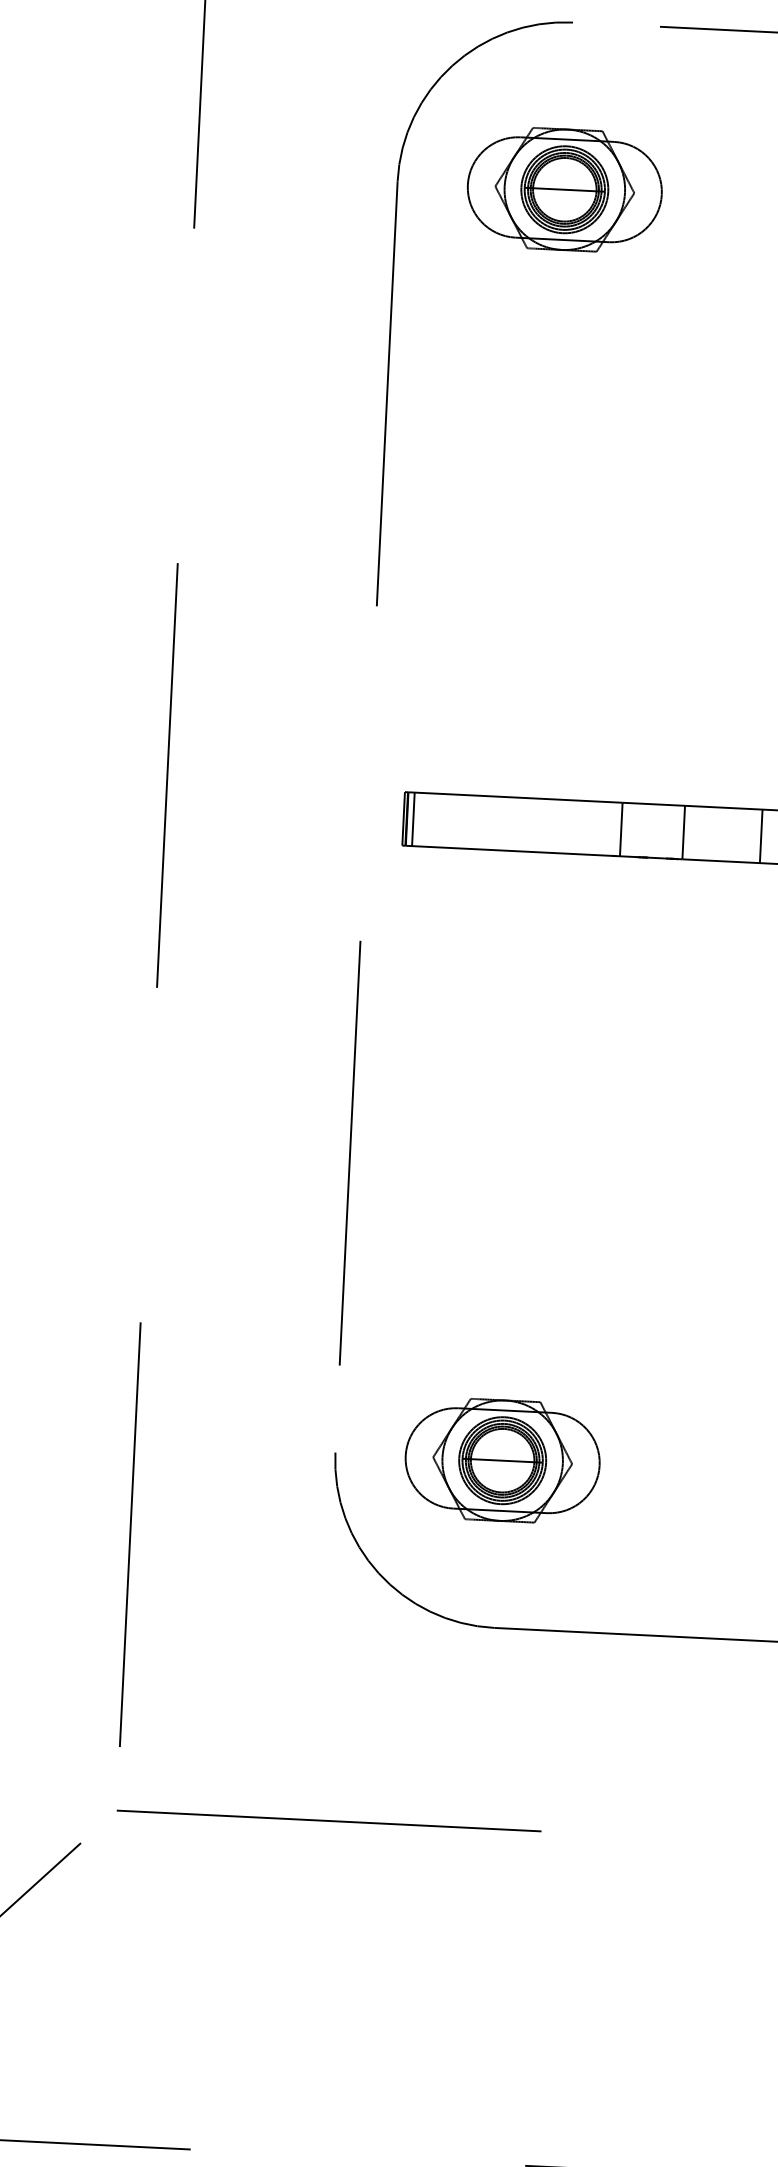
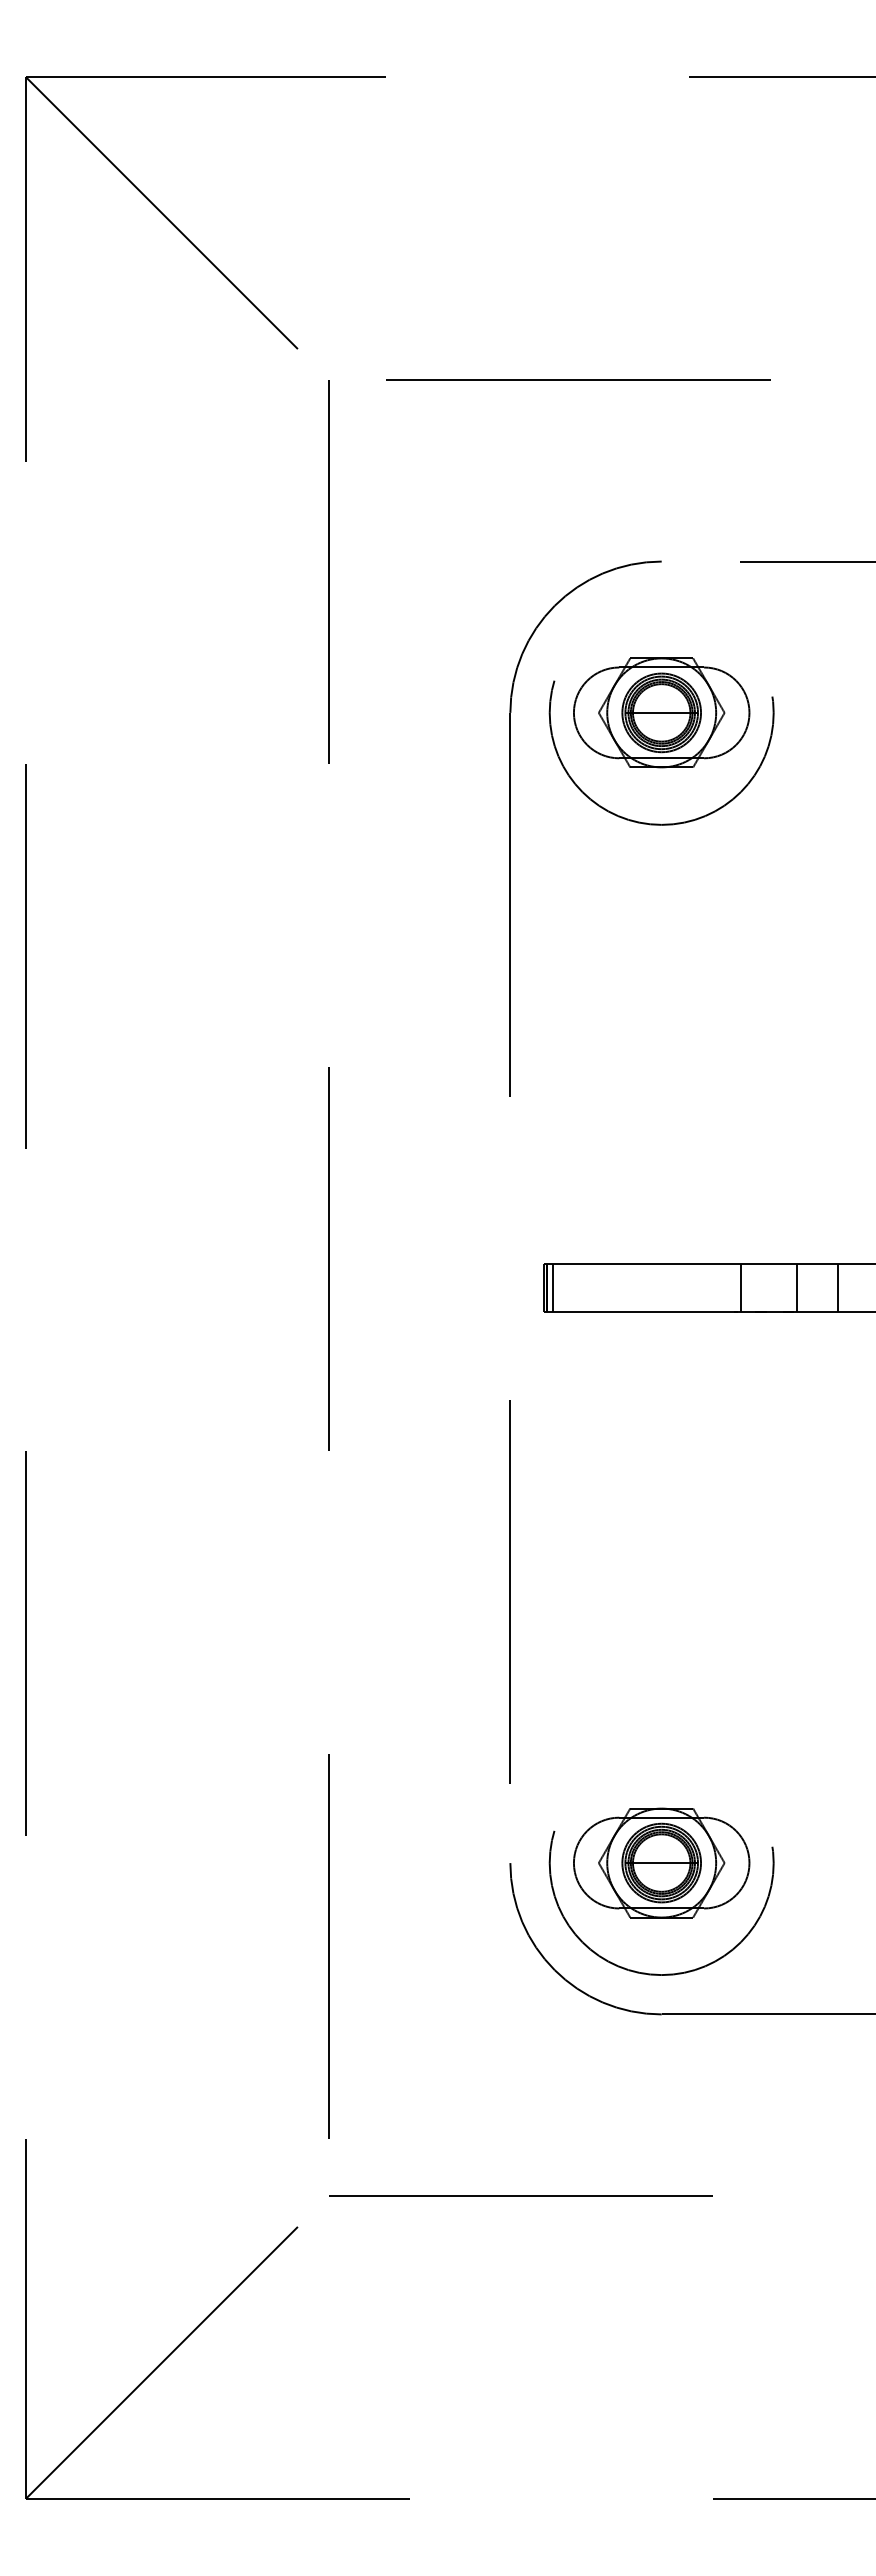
circle: (562, 233) -> (661, 752), added
line: (761, 835) -> (837, 1287), moved
circle: (500, 1504) -> (661, 1902), added

